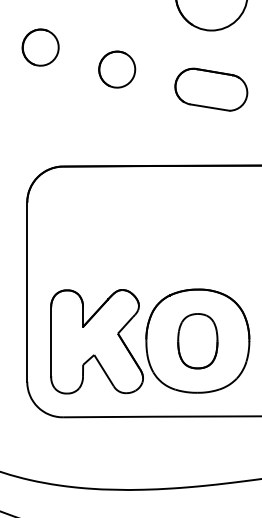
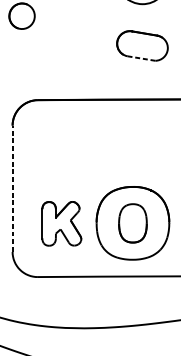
part: (117, 69) -> (76, 31), removed
line: (210, 107) -> (141, 58), solid -> dashed
line: (27, 292) -> (12, 189), solid -> dashed
part: (96, 341) -> (61, 223), size x0.6

